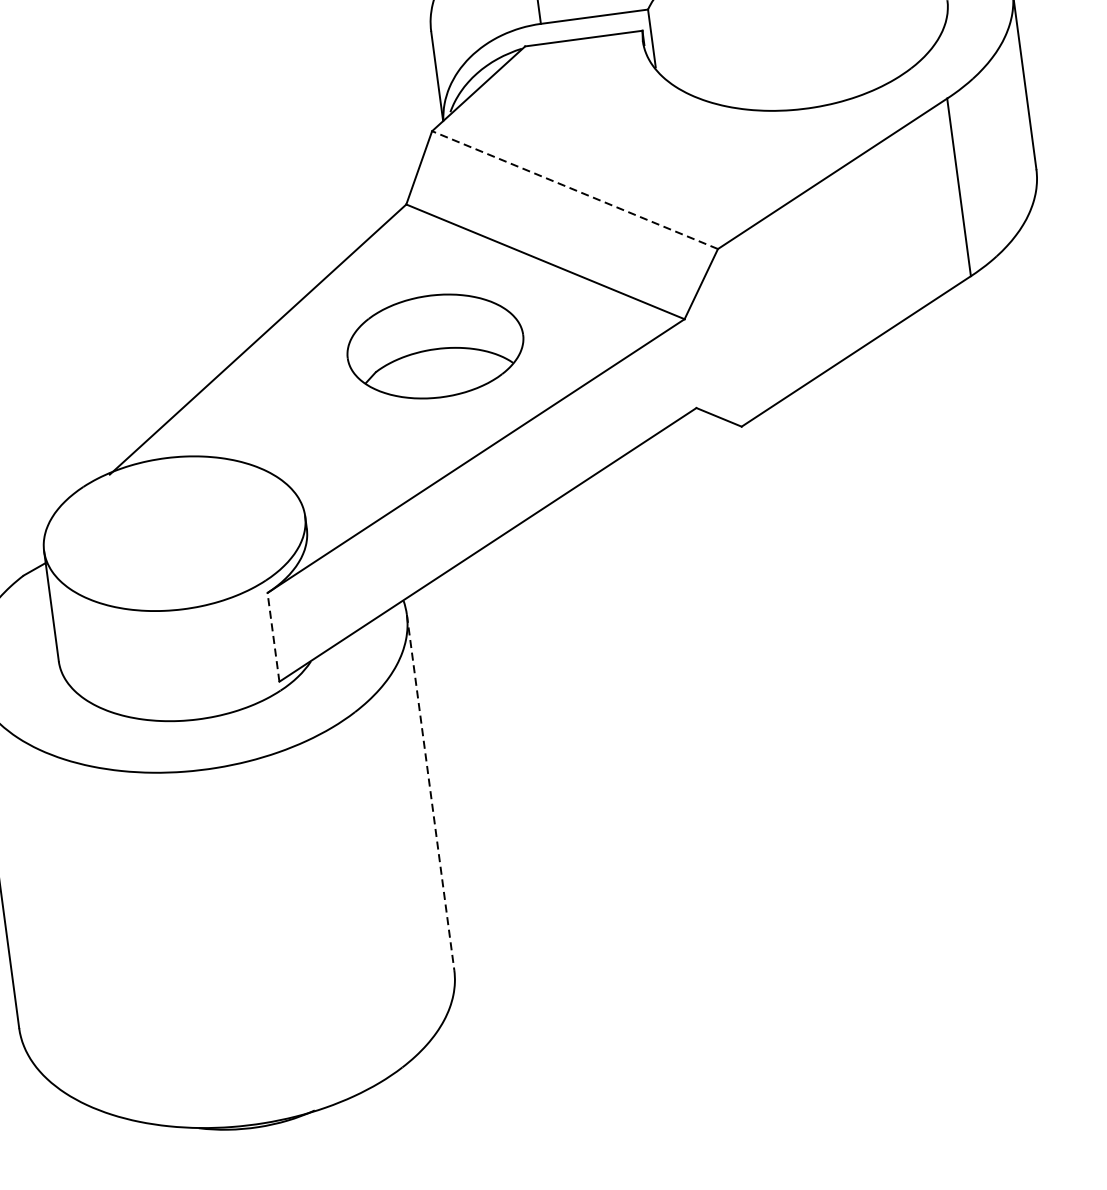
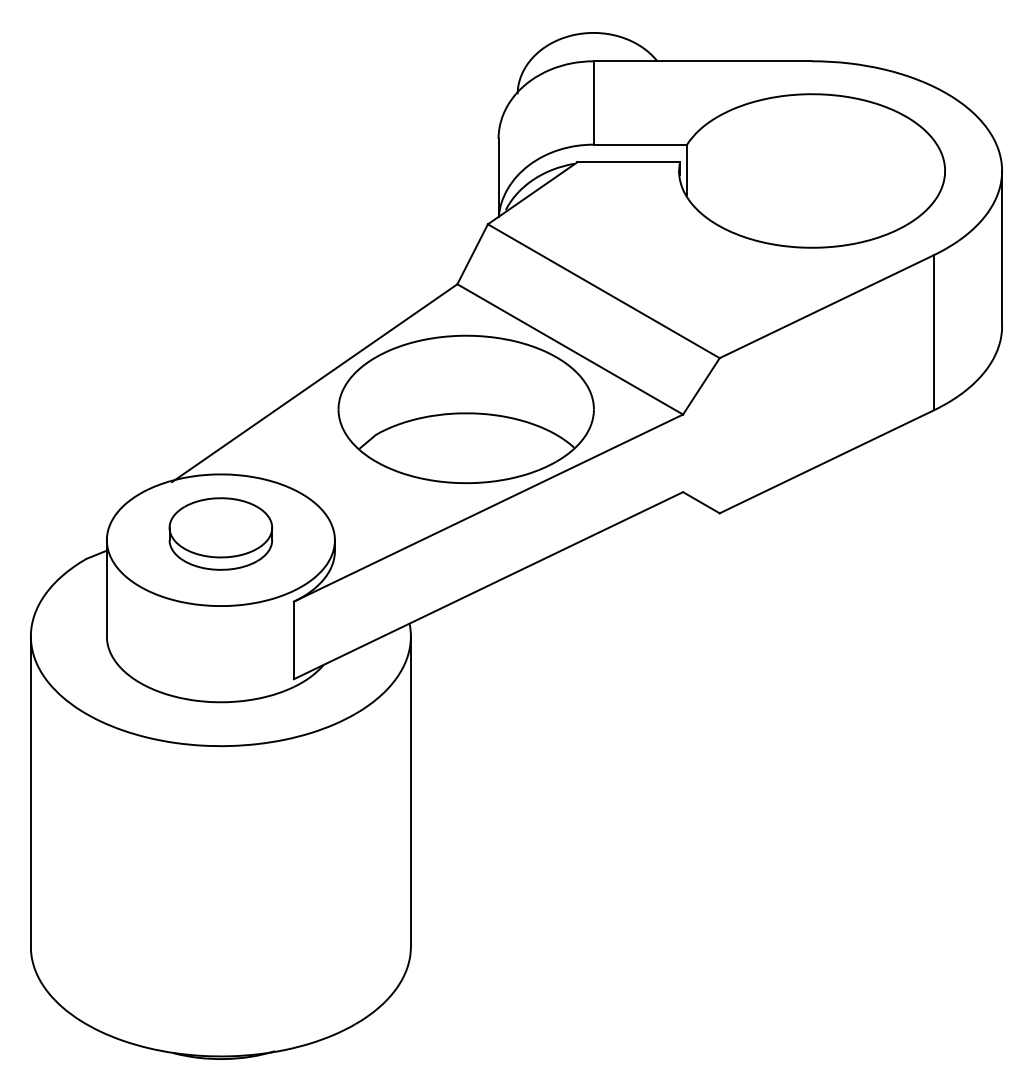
line: (574, 190) -> (603, 291), dashed -> solid
part: (434, 346) -> (465, 409), size x1.67
part: (173, 526) -> (220, 533), added
line: (273, 637) -> (293, 640), dashed -> solid
line: (430, 793) -> (410, 792), dashed -> solid

